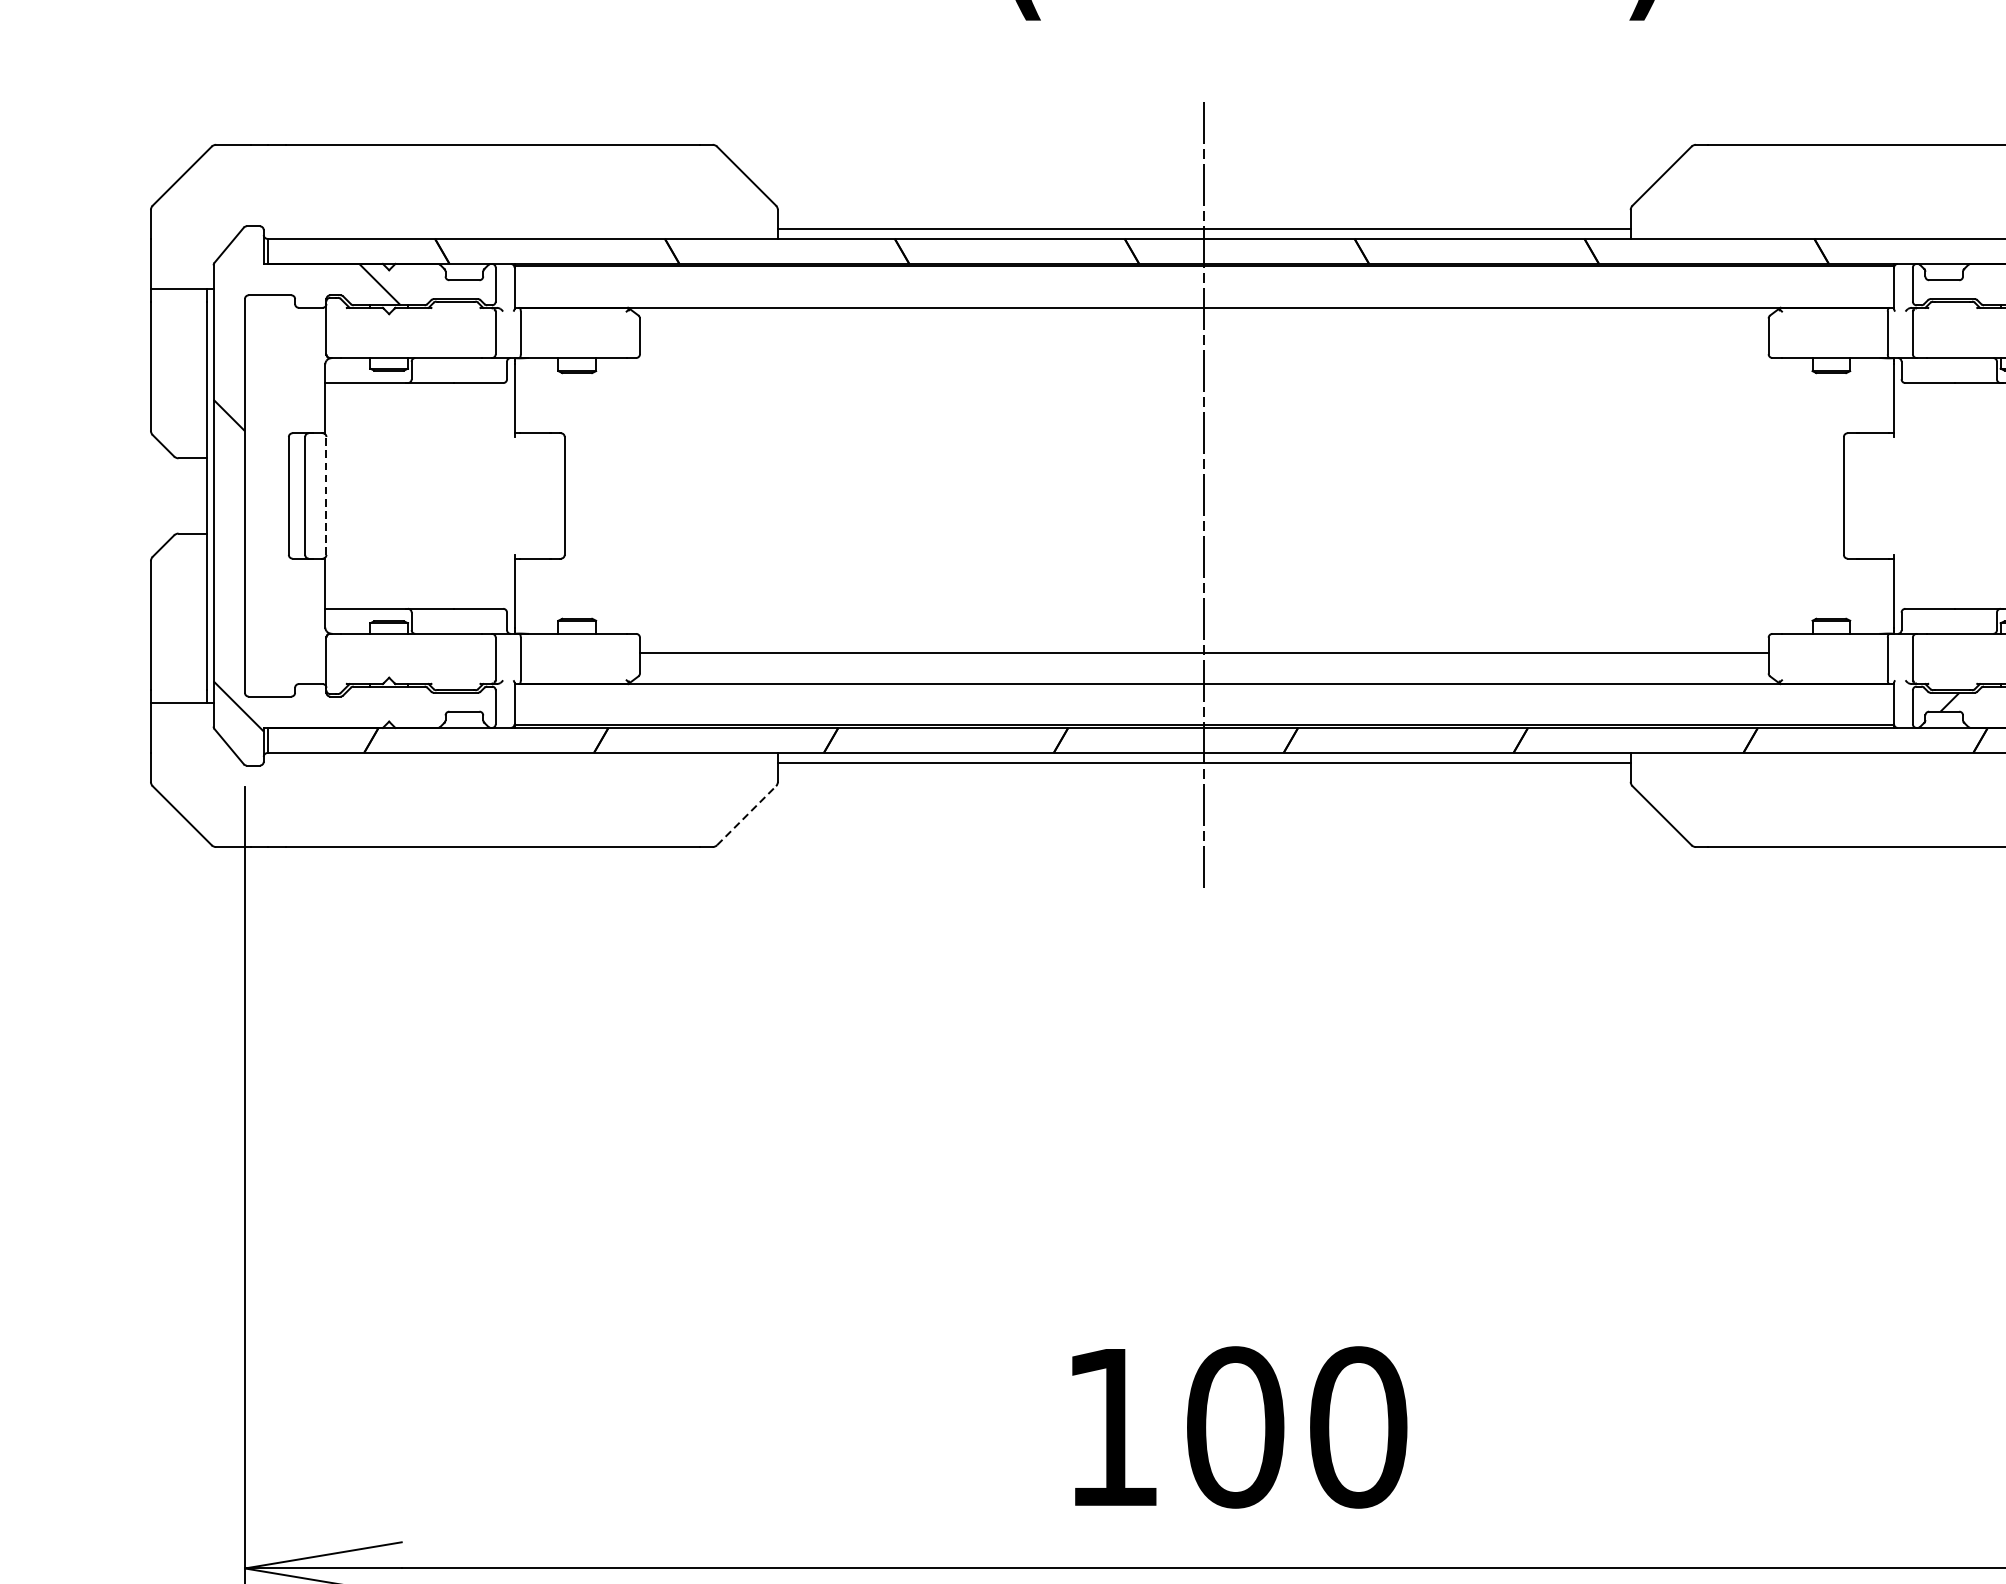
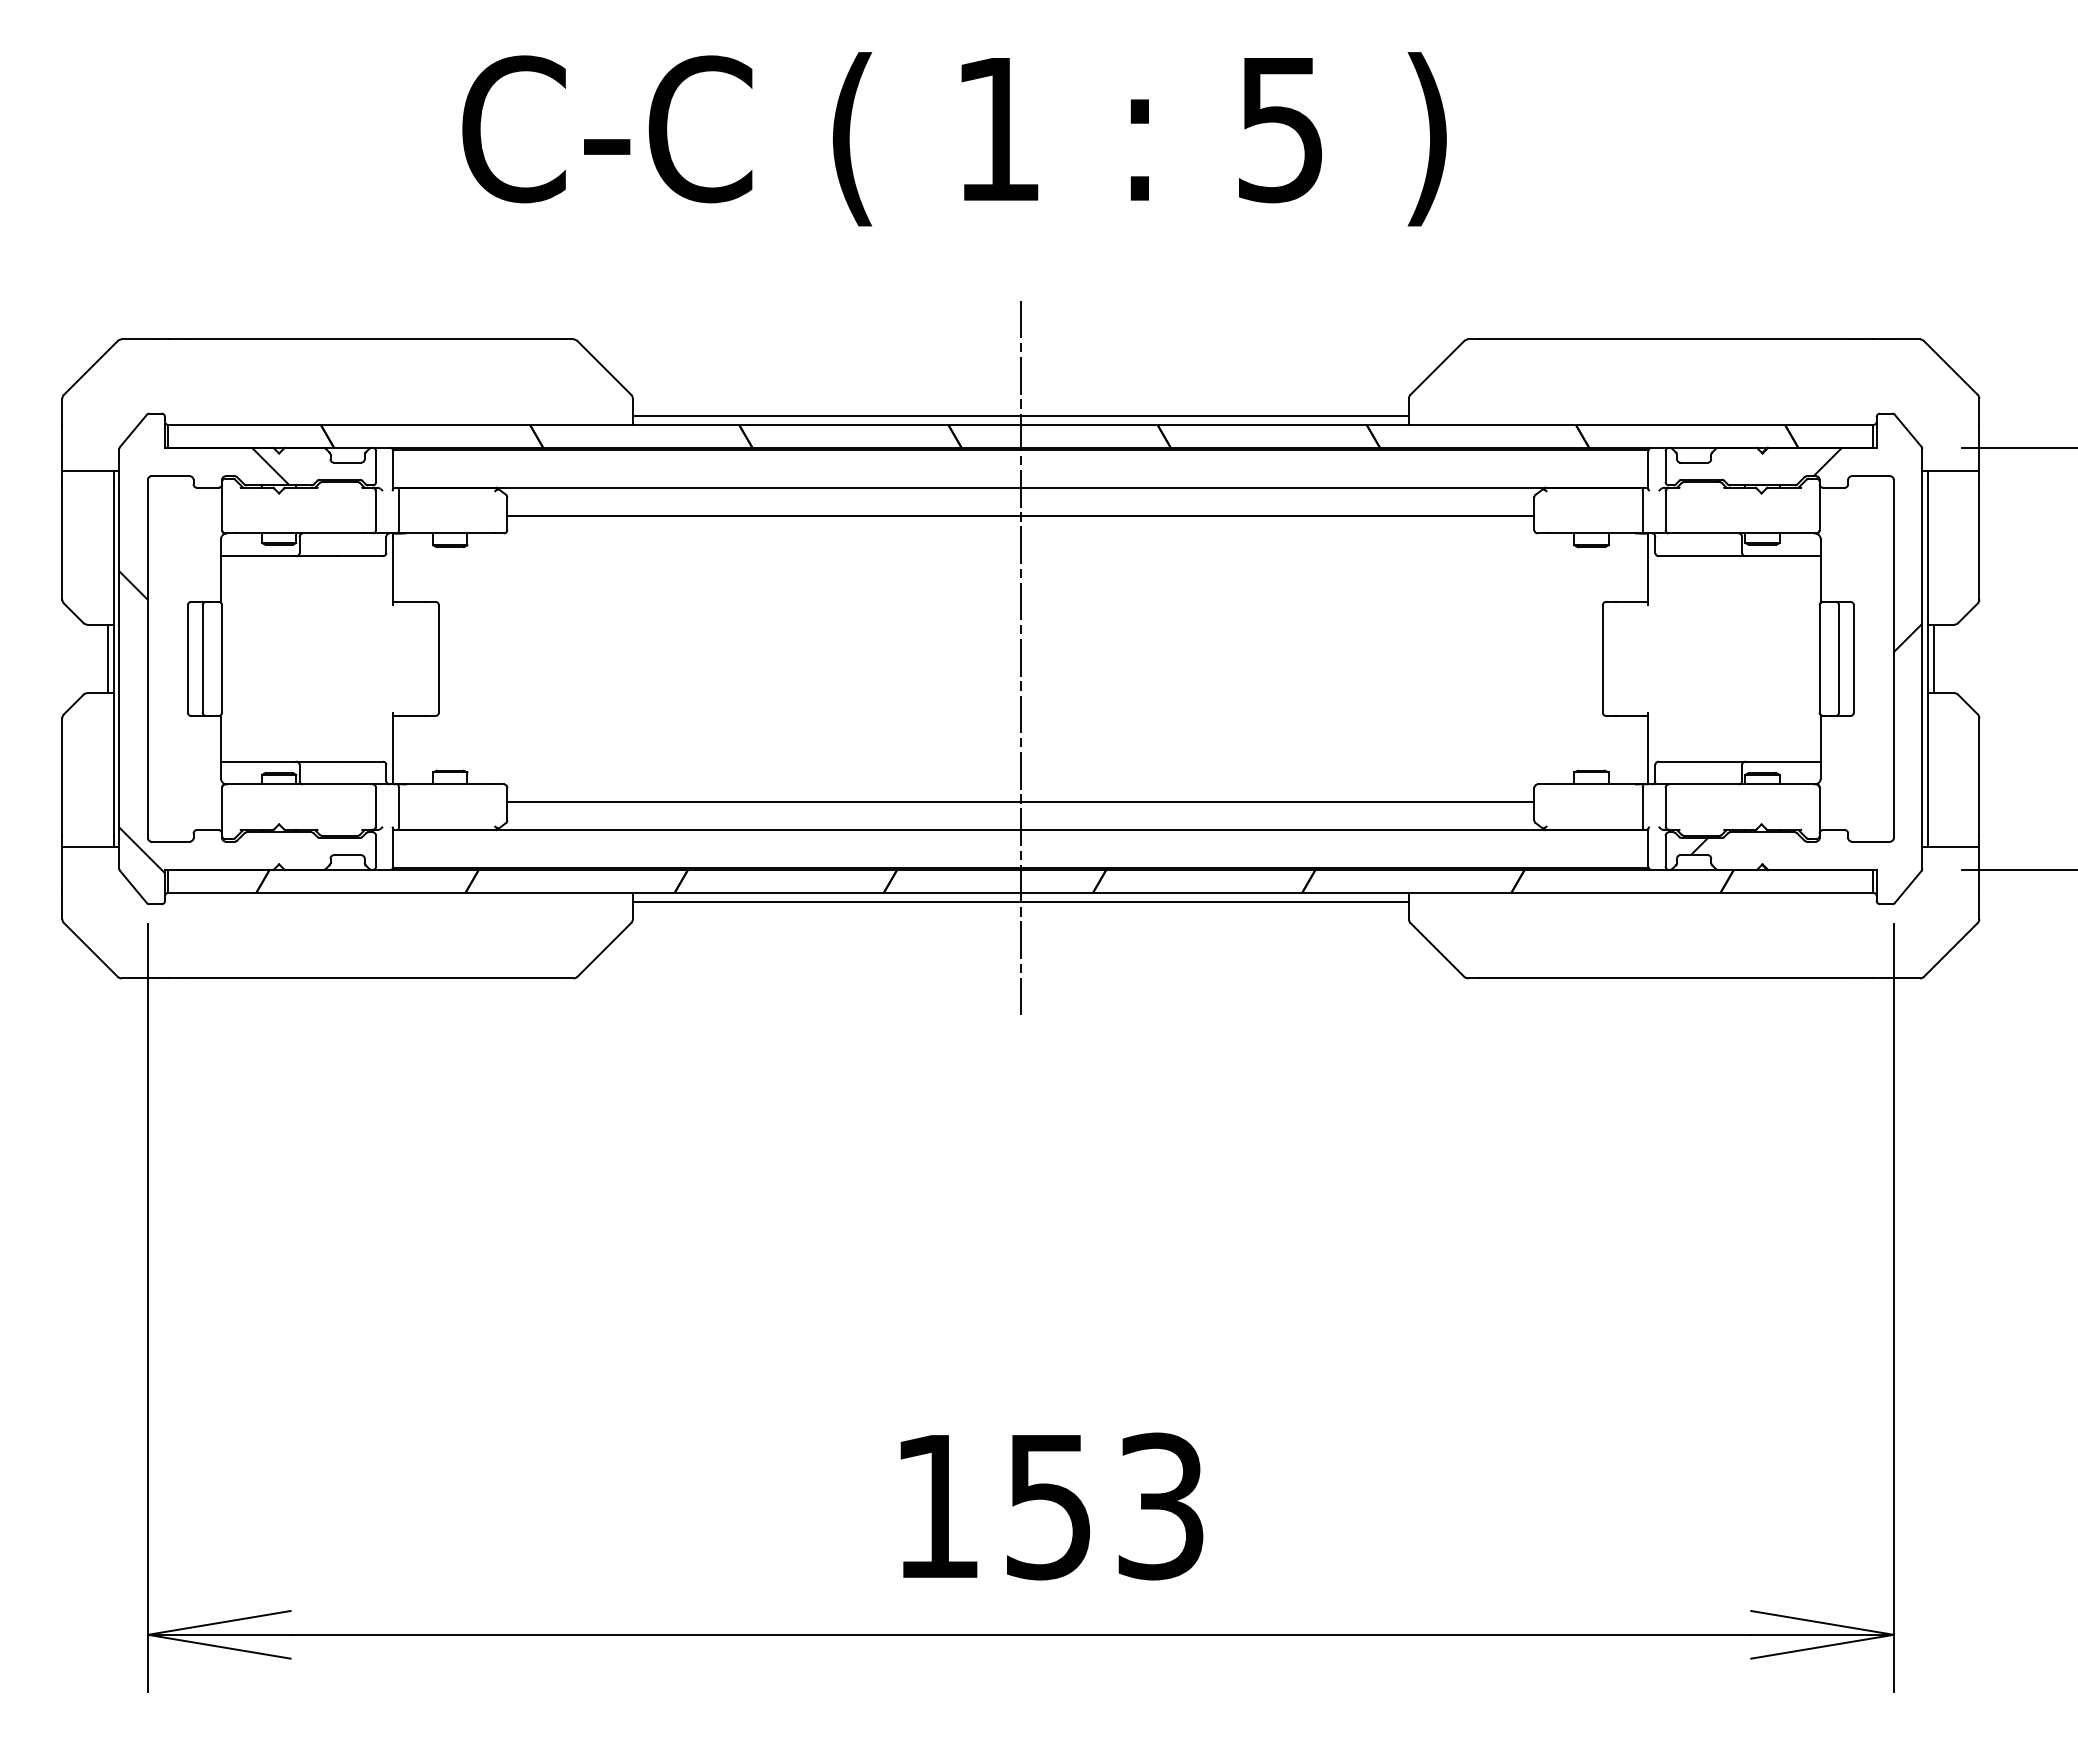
line: (1203, 339) -> (1020, 516), added
line: (200, 495) -> (107, 658), added
line: (326, 495) -> (222, 658), dashed -> solid
line: (746, 815) -> (604, 949), dashed -> solid
text: (1297, 1427) -> (1105, 1506), 100 -> 153

